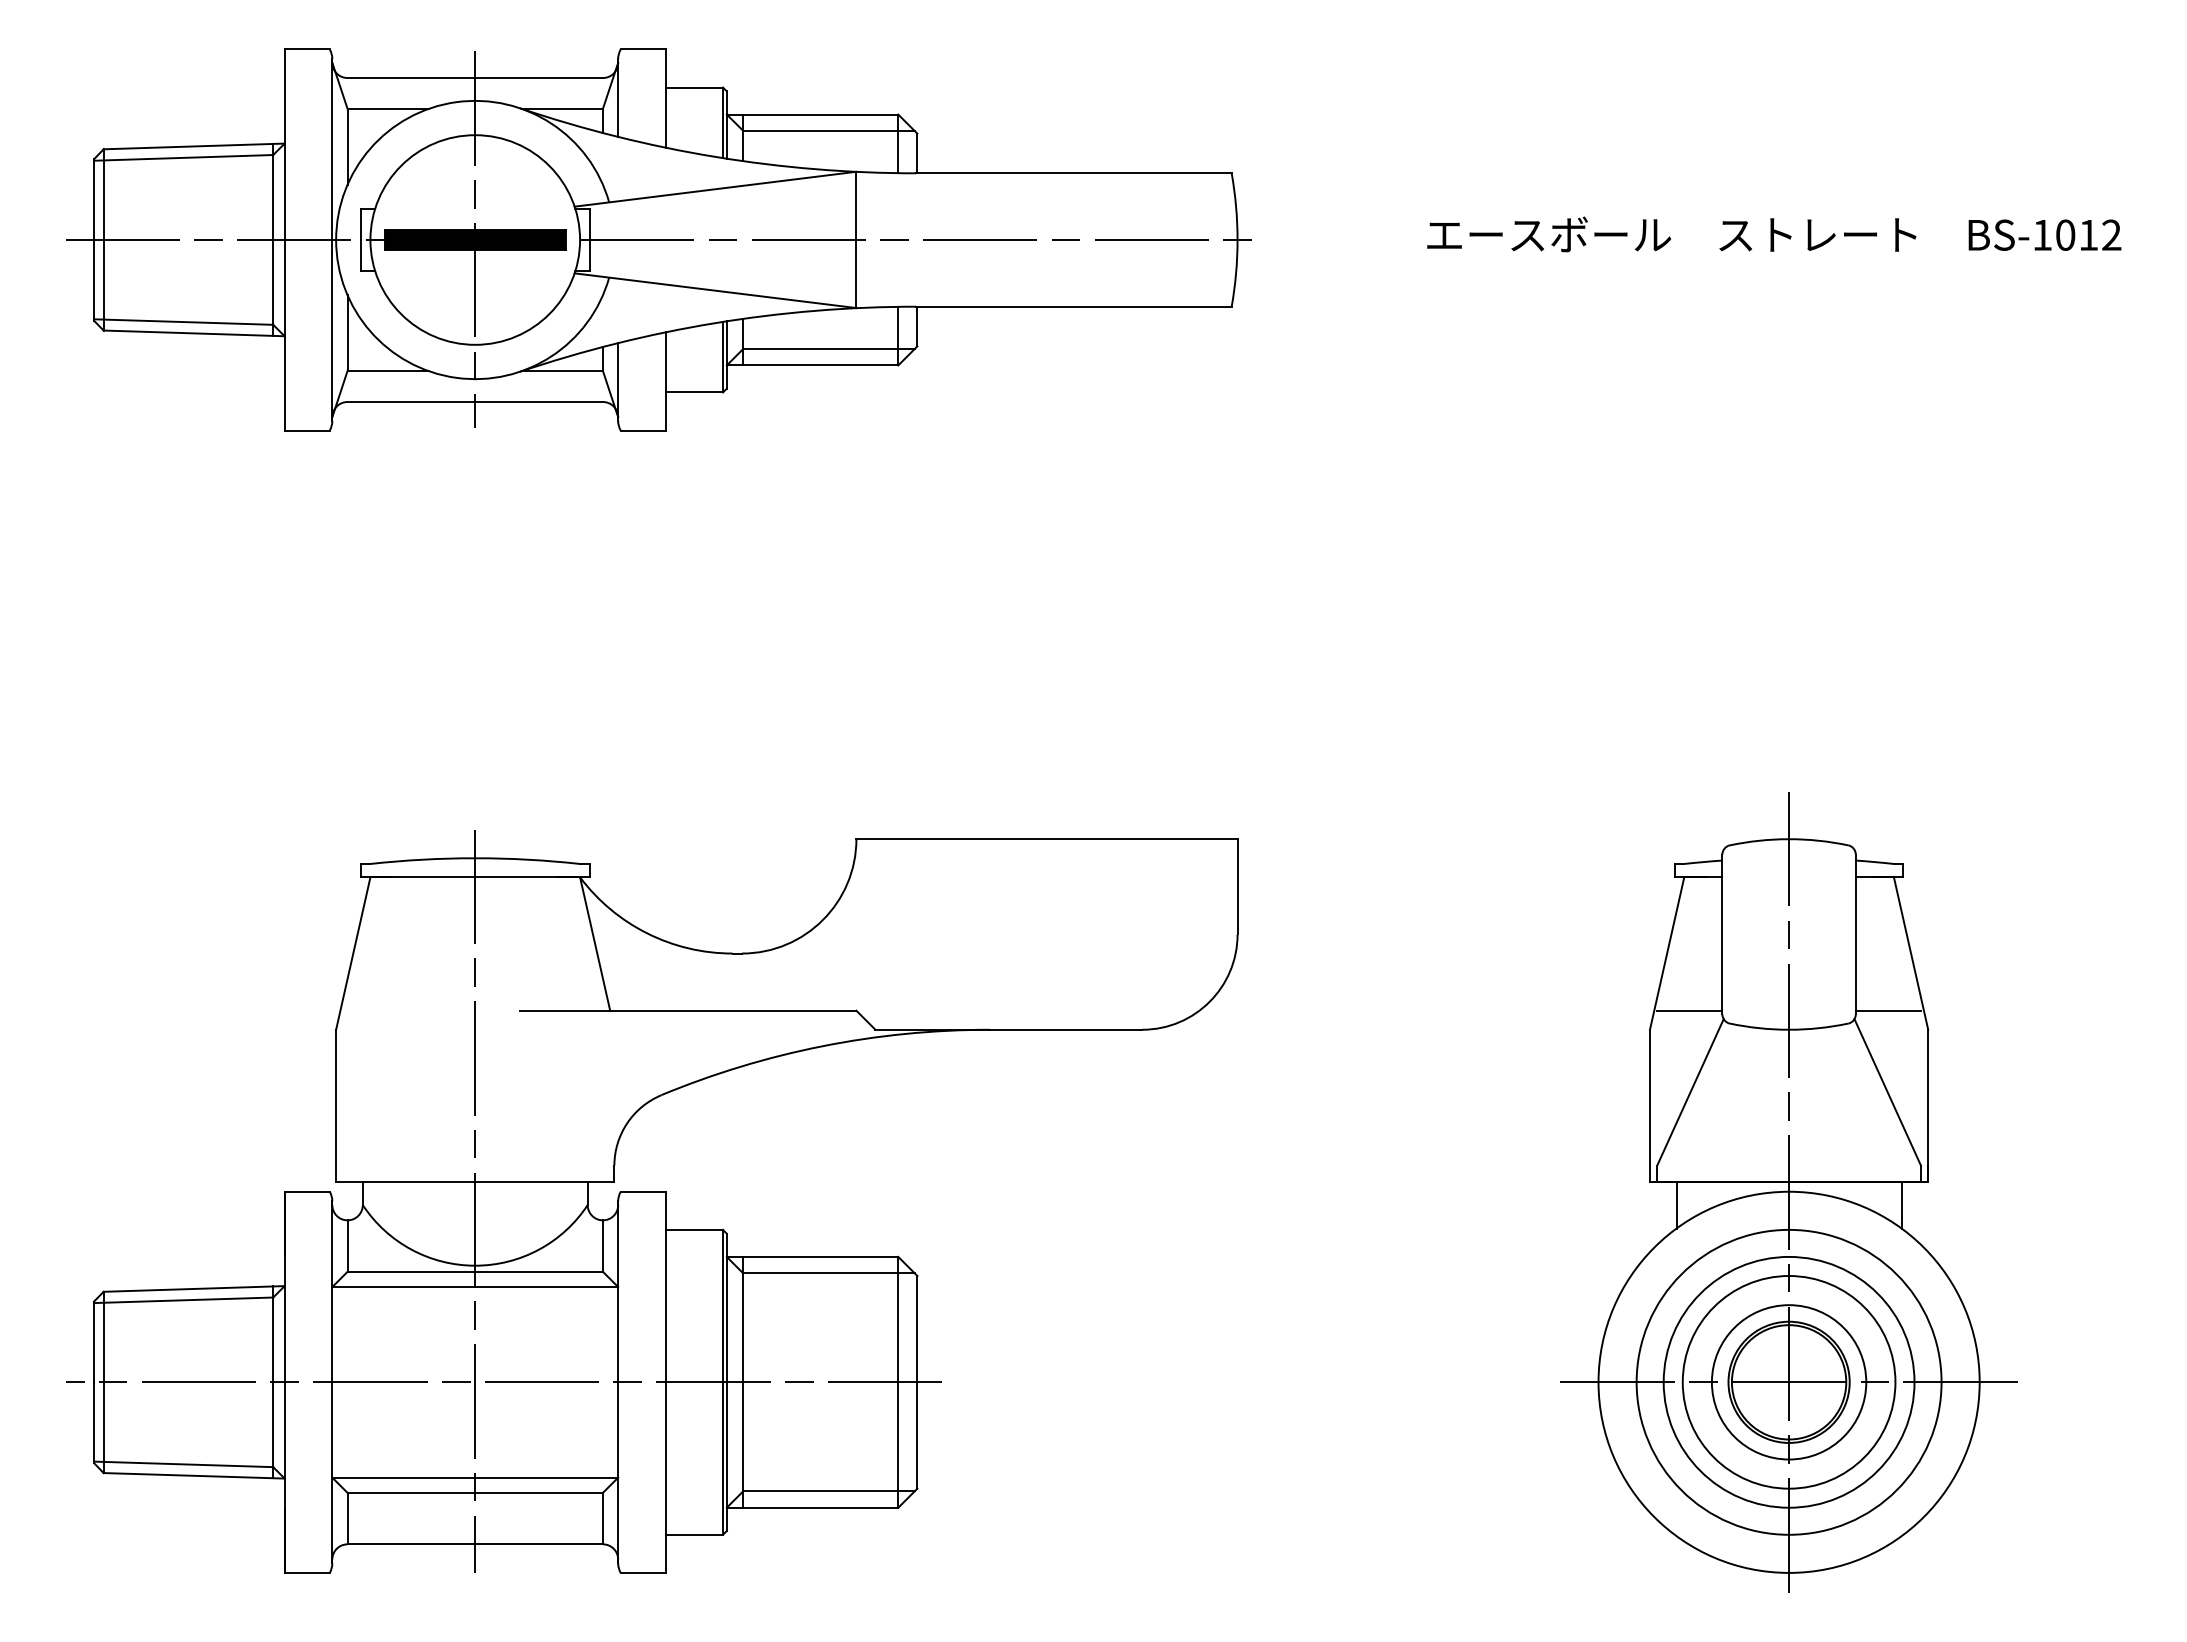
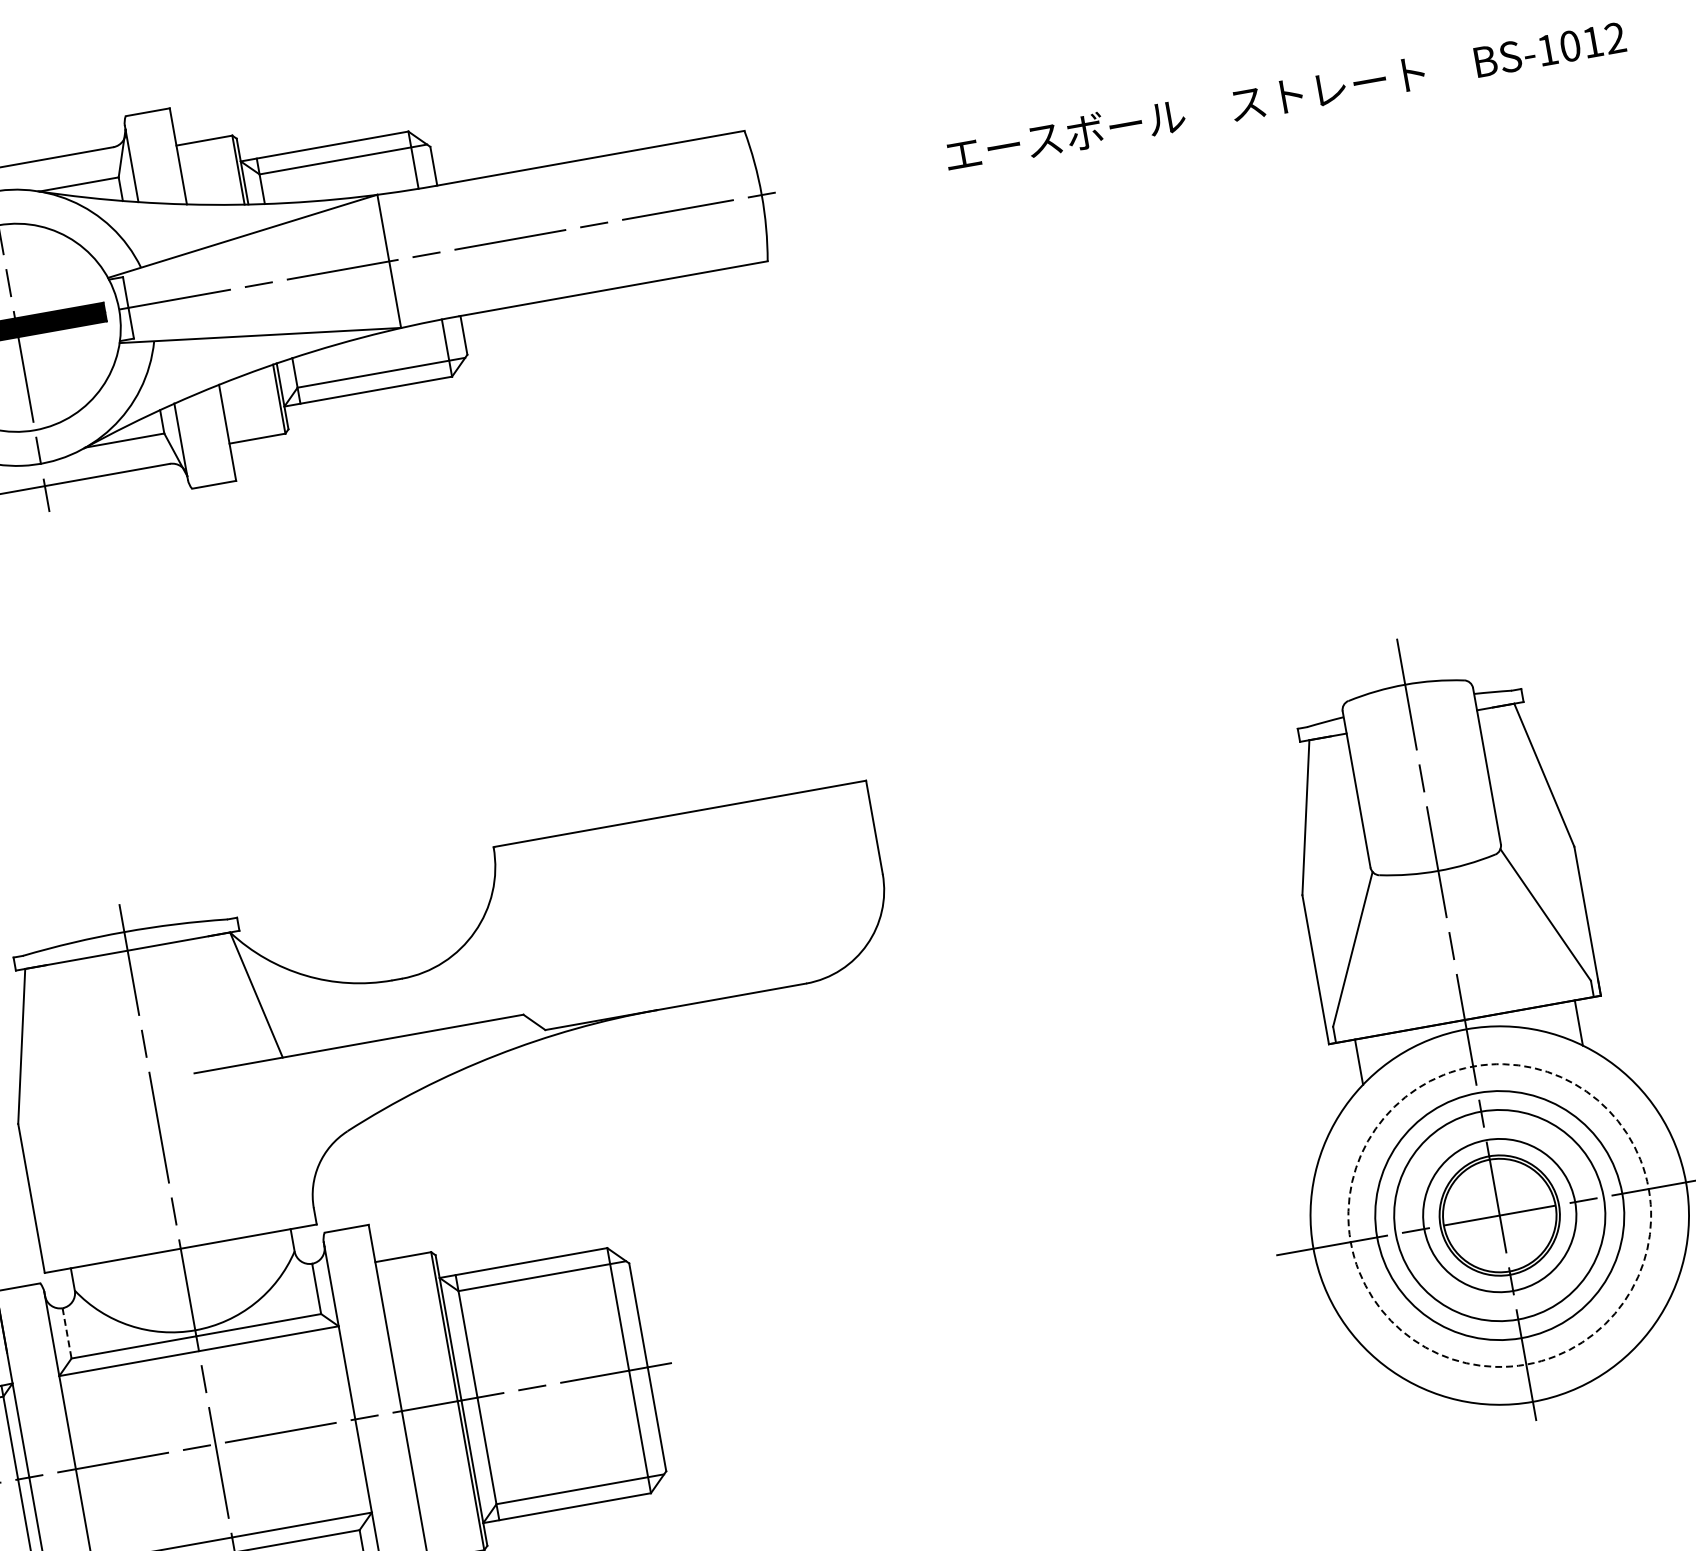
line: (1689, 1010) -> (1337, 869), removed
line: (1887, 1010) -> (1531, 835), removed
line: (347, 1246) -> (67, 1333), solid -> dashed
circle: (1788, 1381) -> (1499, 1214), solid -> dashed

